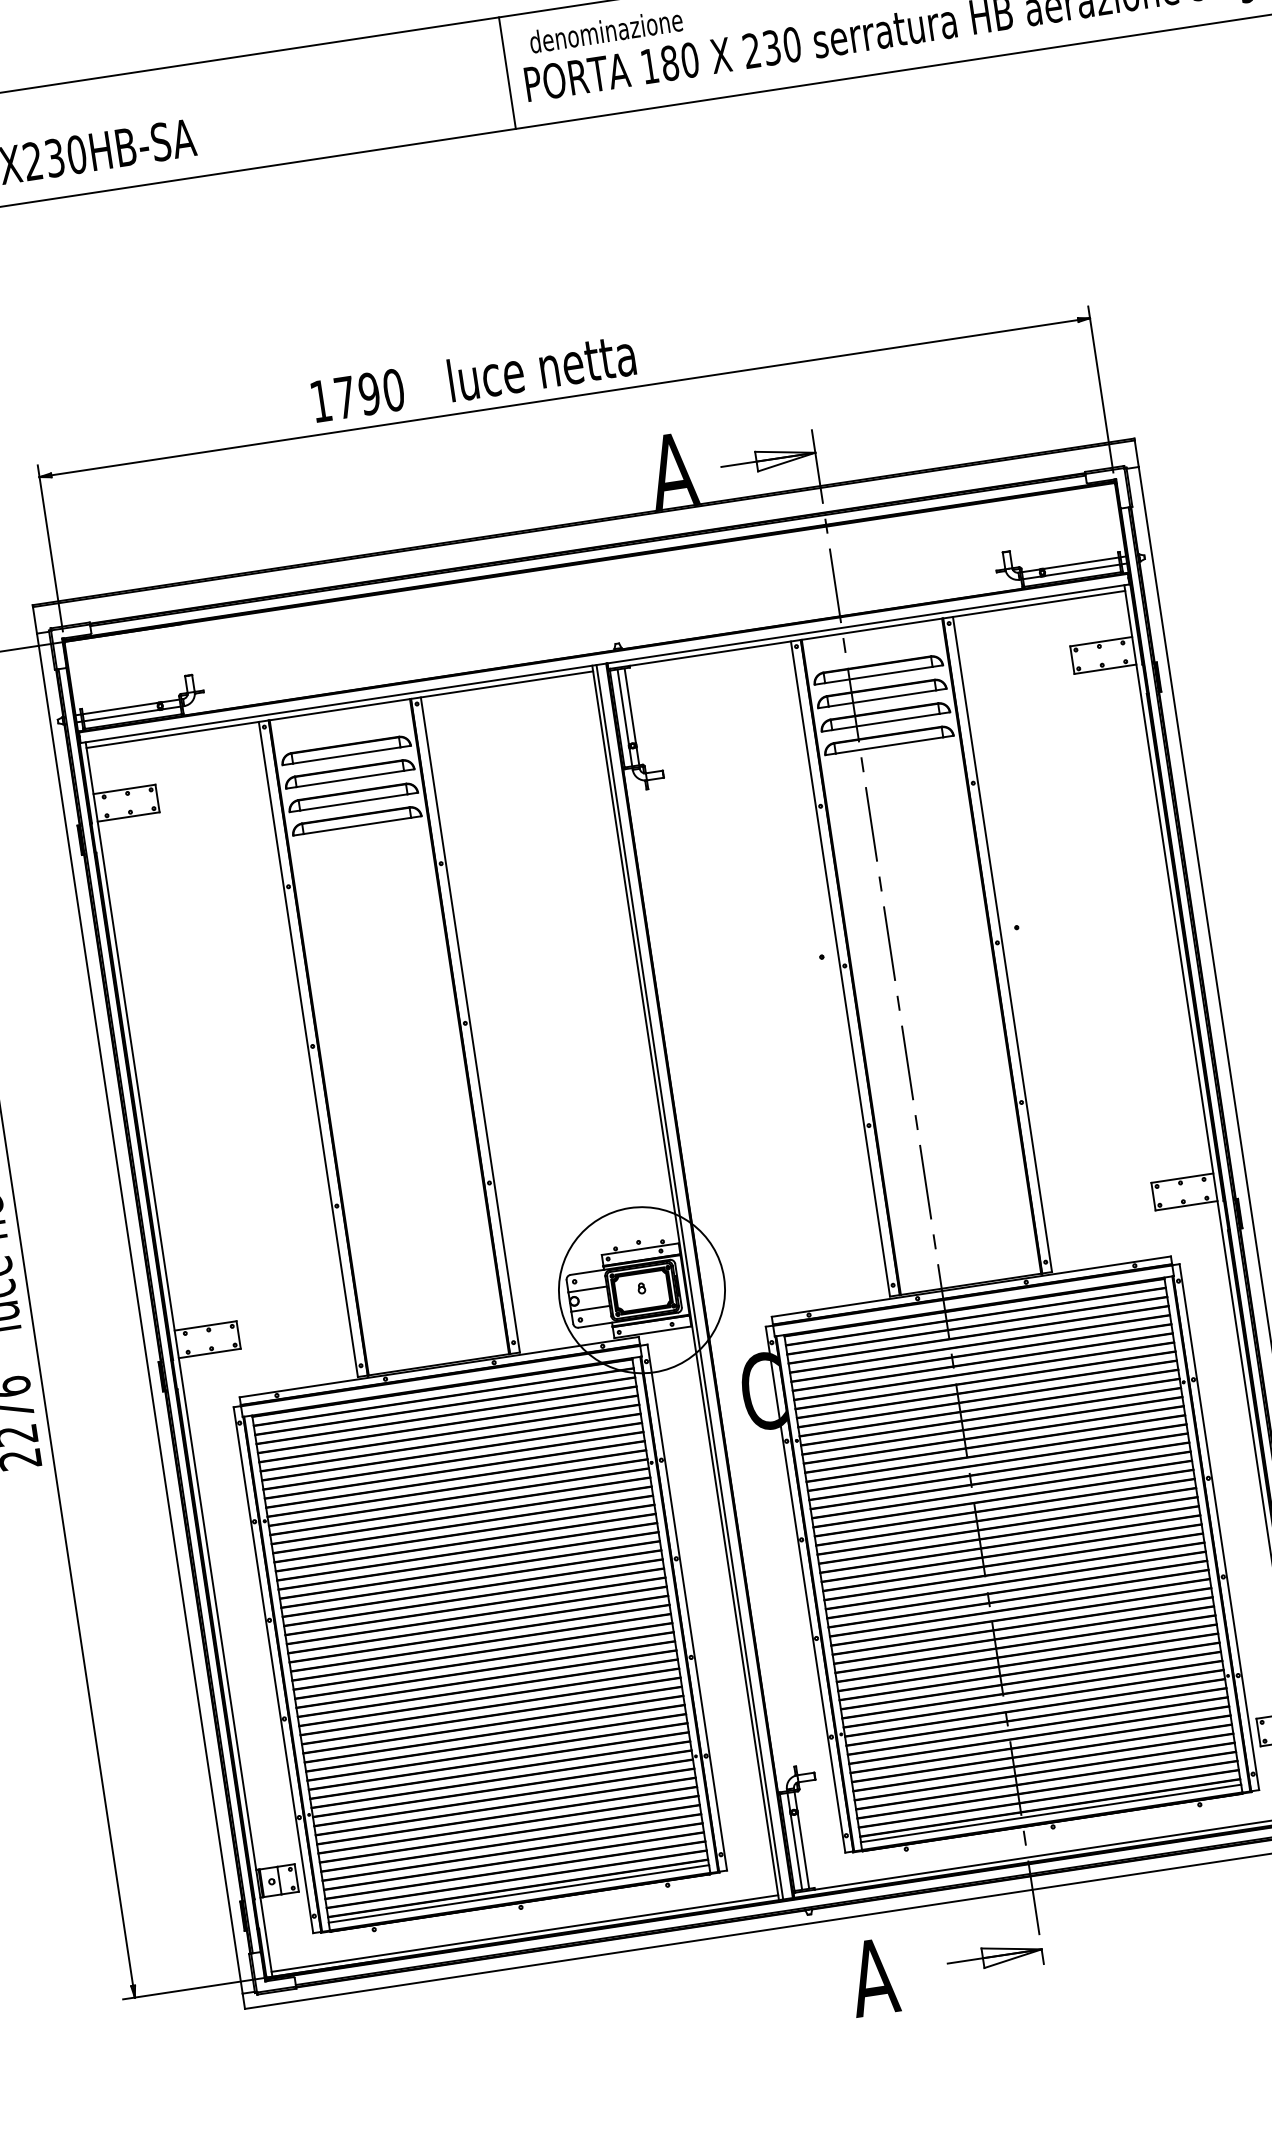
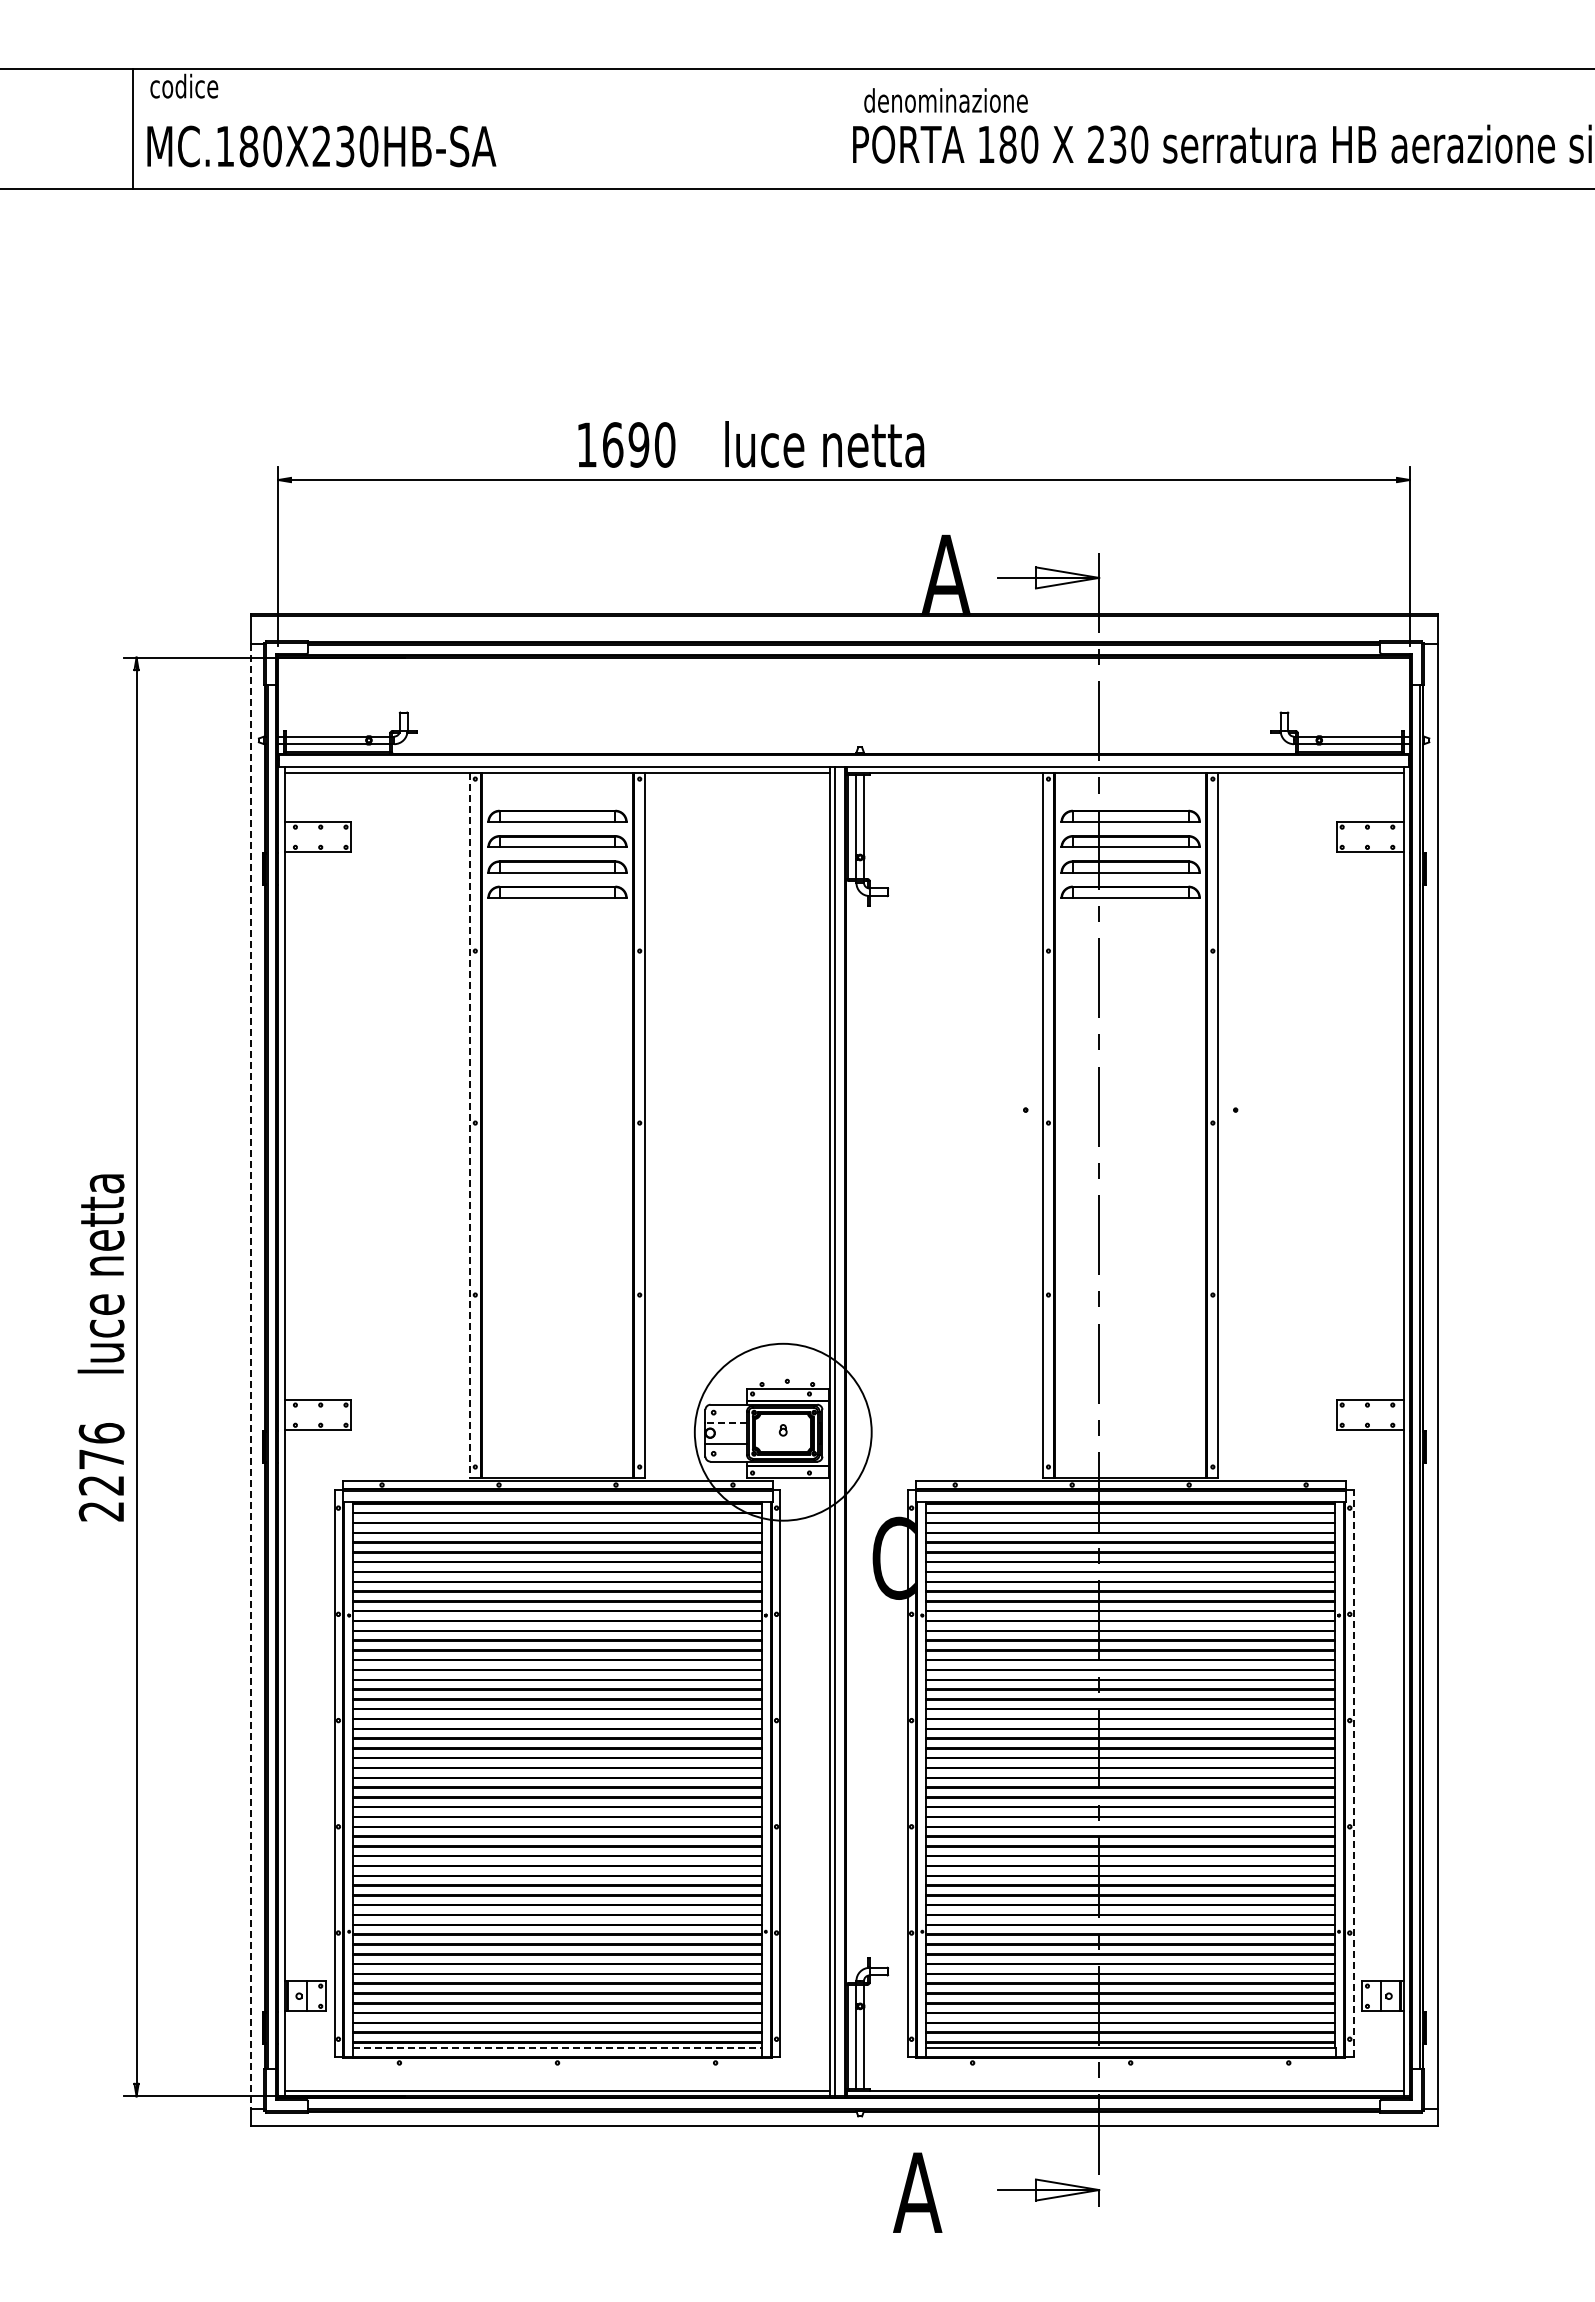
line: (507, 73) -> (835, 129), removed
text: (345, 397) -> (613, 444), 1790 -> 1690
line: (308, 1049) -> (470, 1125), solid -> dashed
line: (587, 1289) -> (726, 1422), solid -> dashed
line: (139, 1313) -> (250, 1376), solid -> dashed
line: (1219, 1526) -> (1353, 1773), solid -> dashed
line: (518, 1894) -> (557, 2048), solid -> dashed

